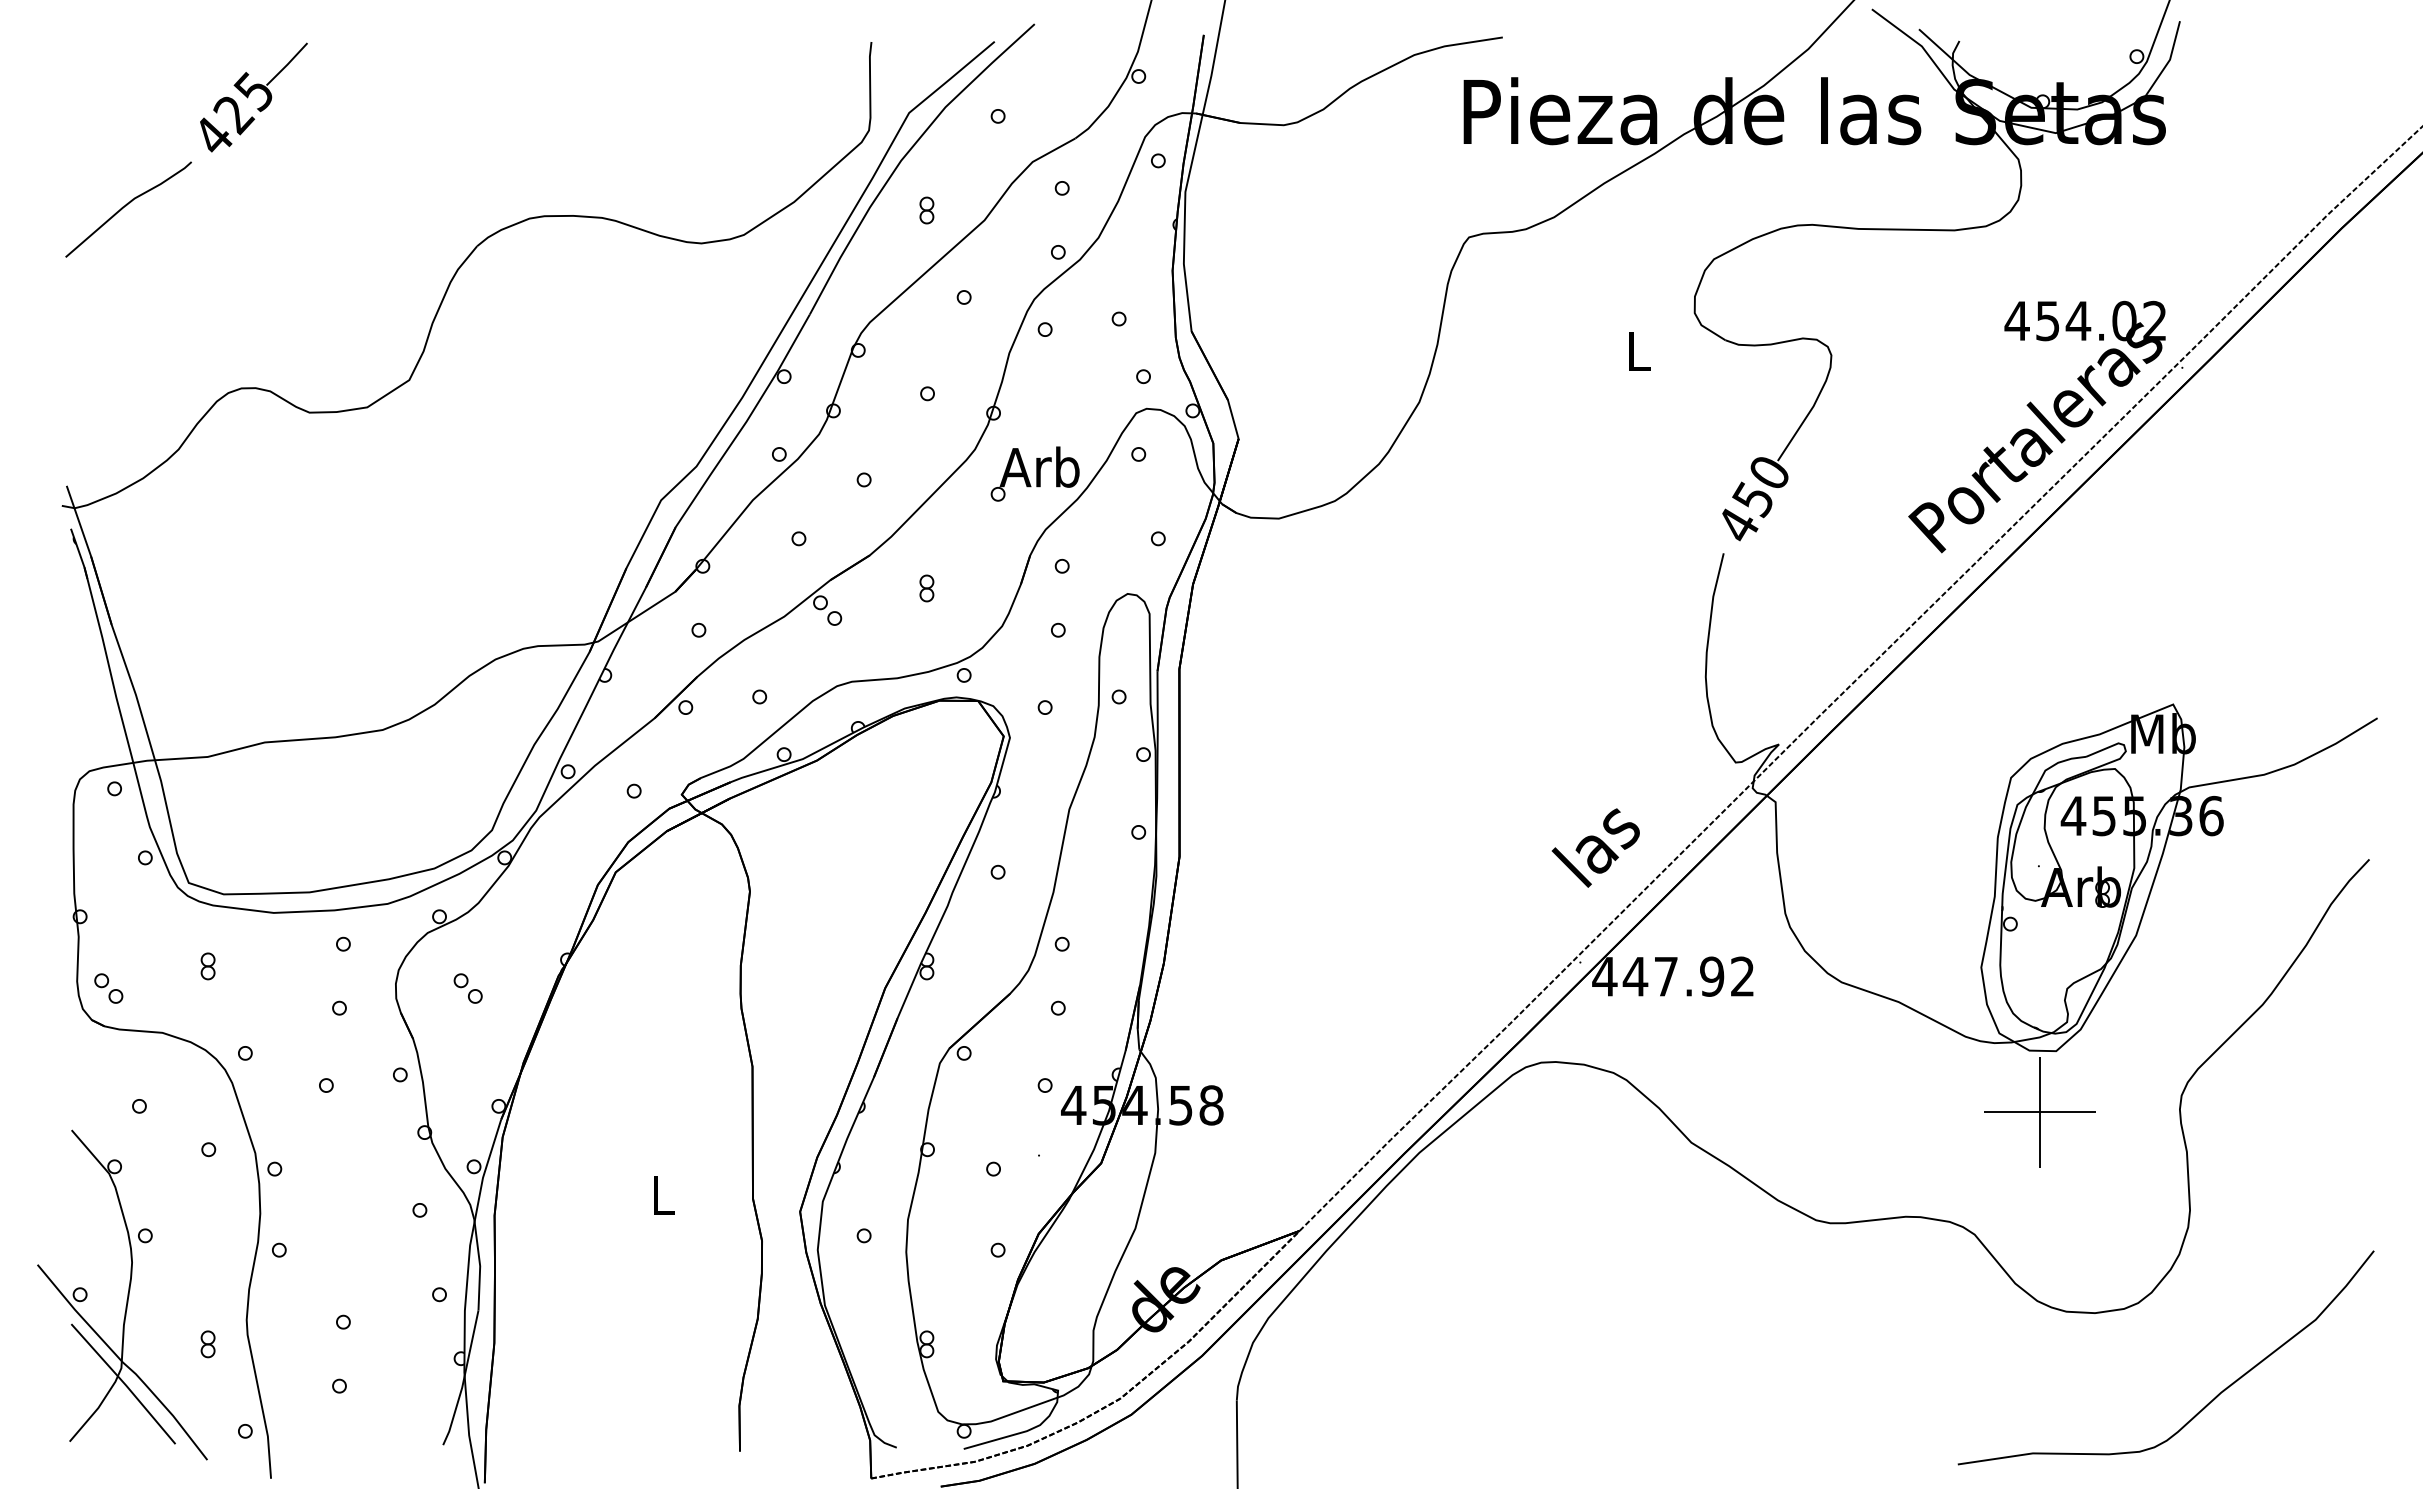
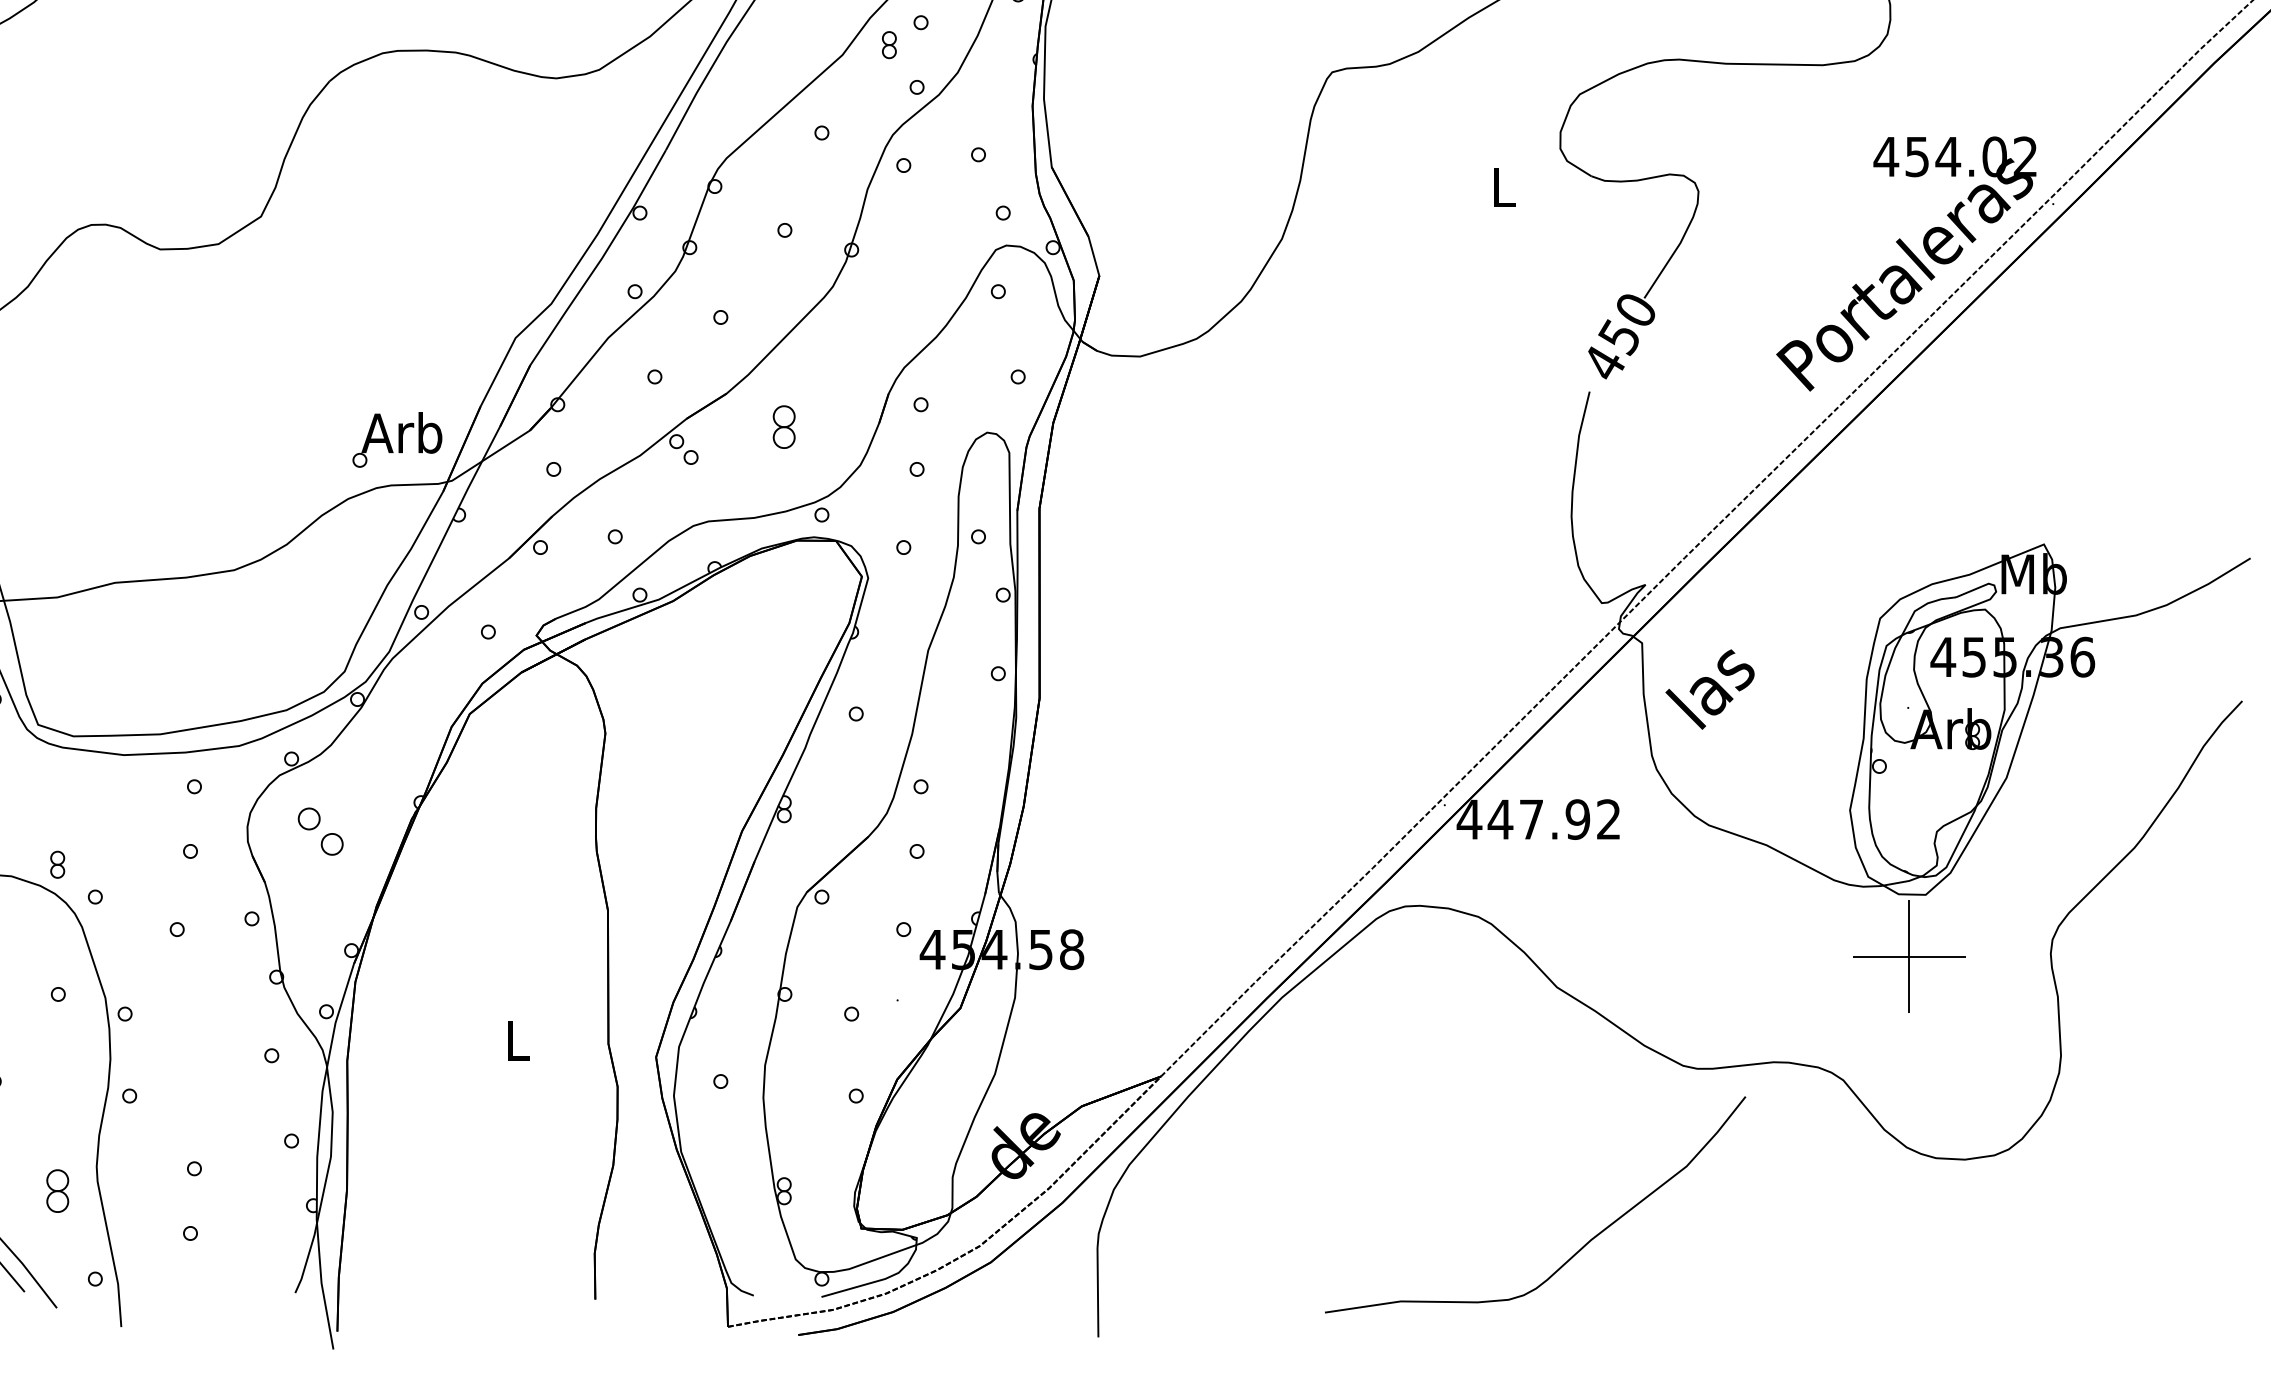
part: (926, 210) -> (888, 45), moved
part: (1034, 473) -> (396, 439), moved
part: (926, 588) -> (783, 427), size x1.6
text: (1595, 847) -> (1709, 688), moved
part: (207, 966) -> (57, 864), moved
part: (467, 988) -> (319, 831), size x1.6
part: (207, 1344) -> (57, 1191), size x1.6
curve: (2208, 1402) -> (1578, 1249), moved

